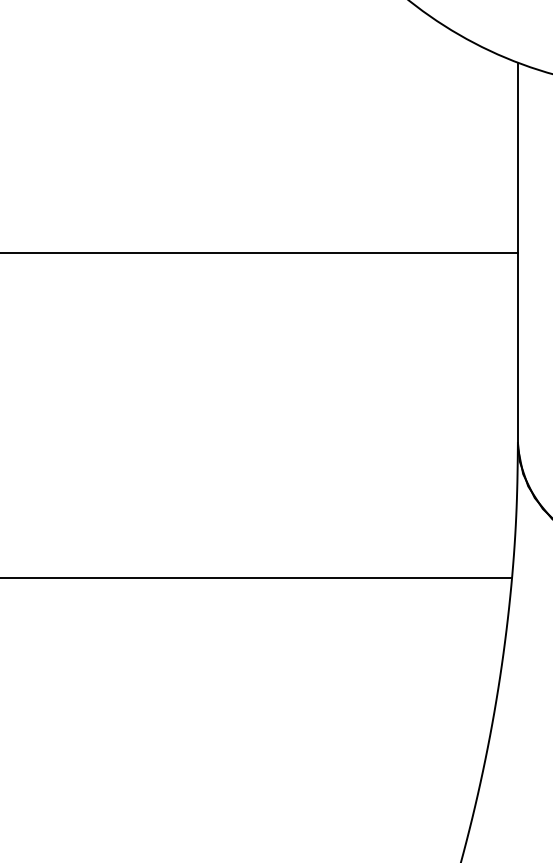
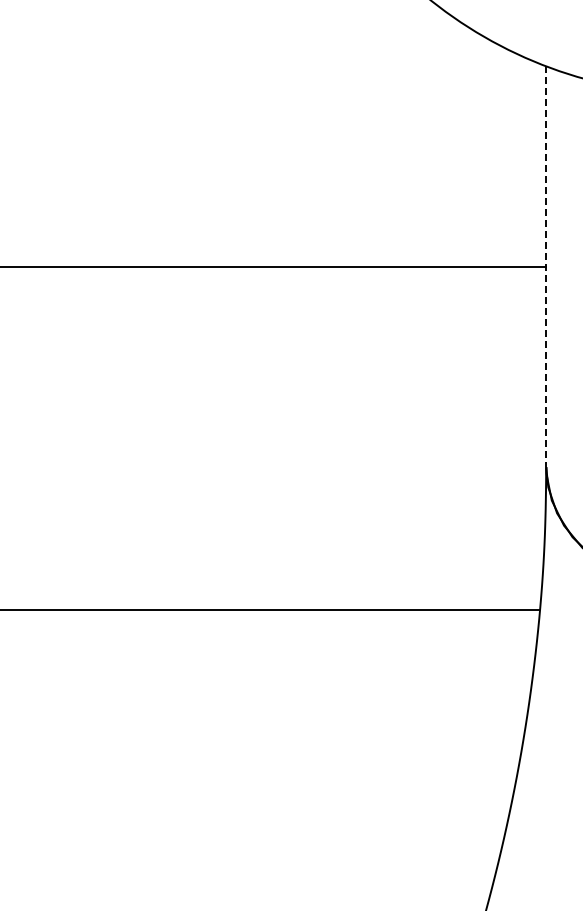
line: (518, 253) -> (546, 267), solid -> dashed

